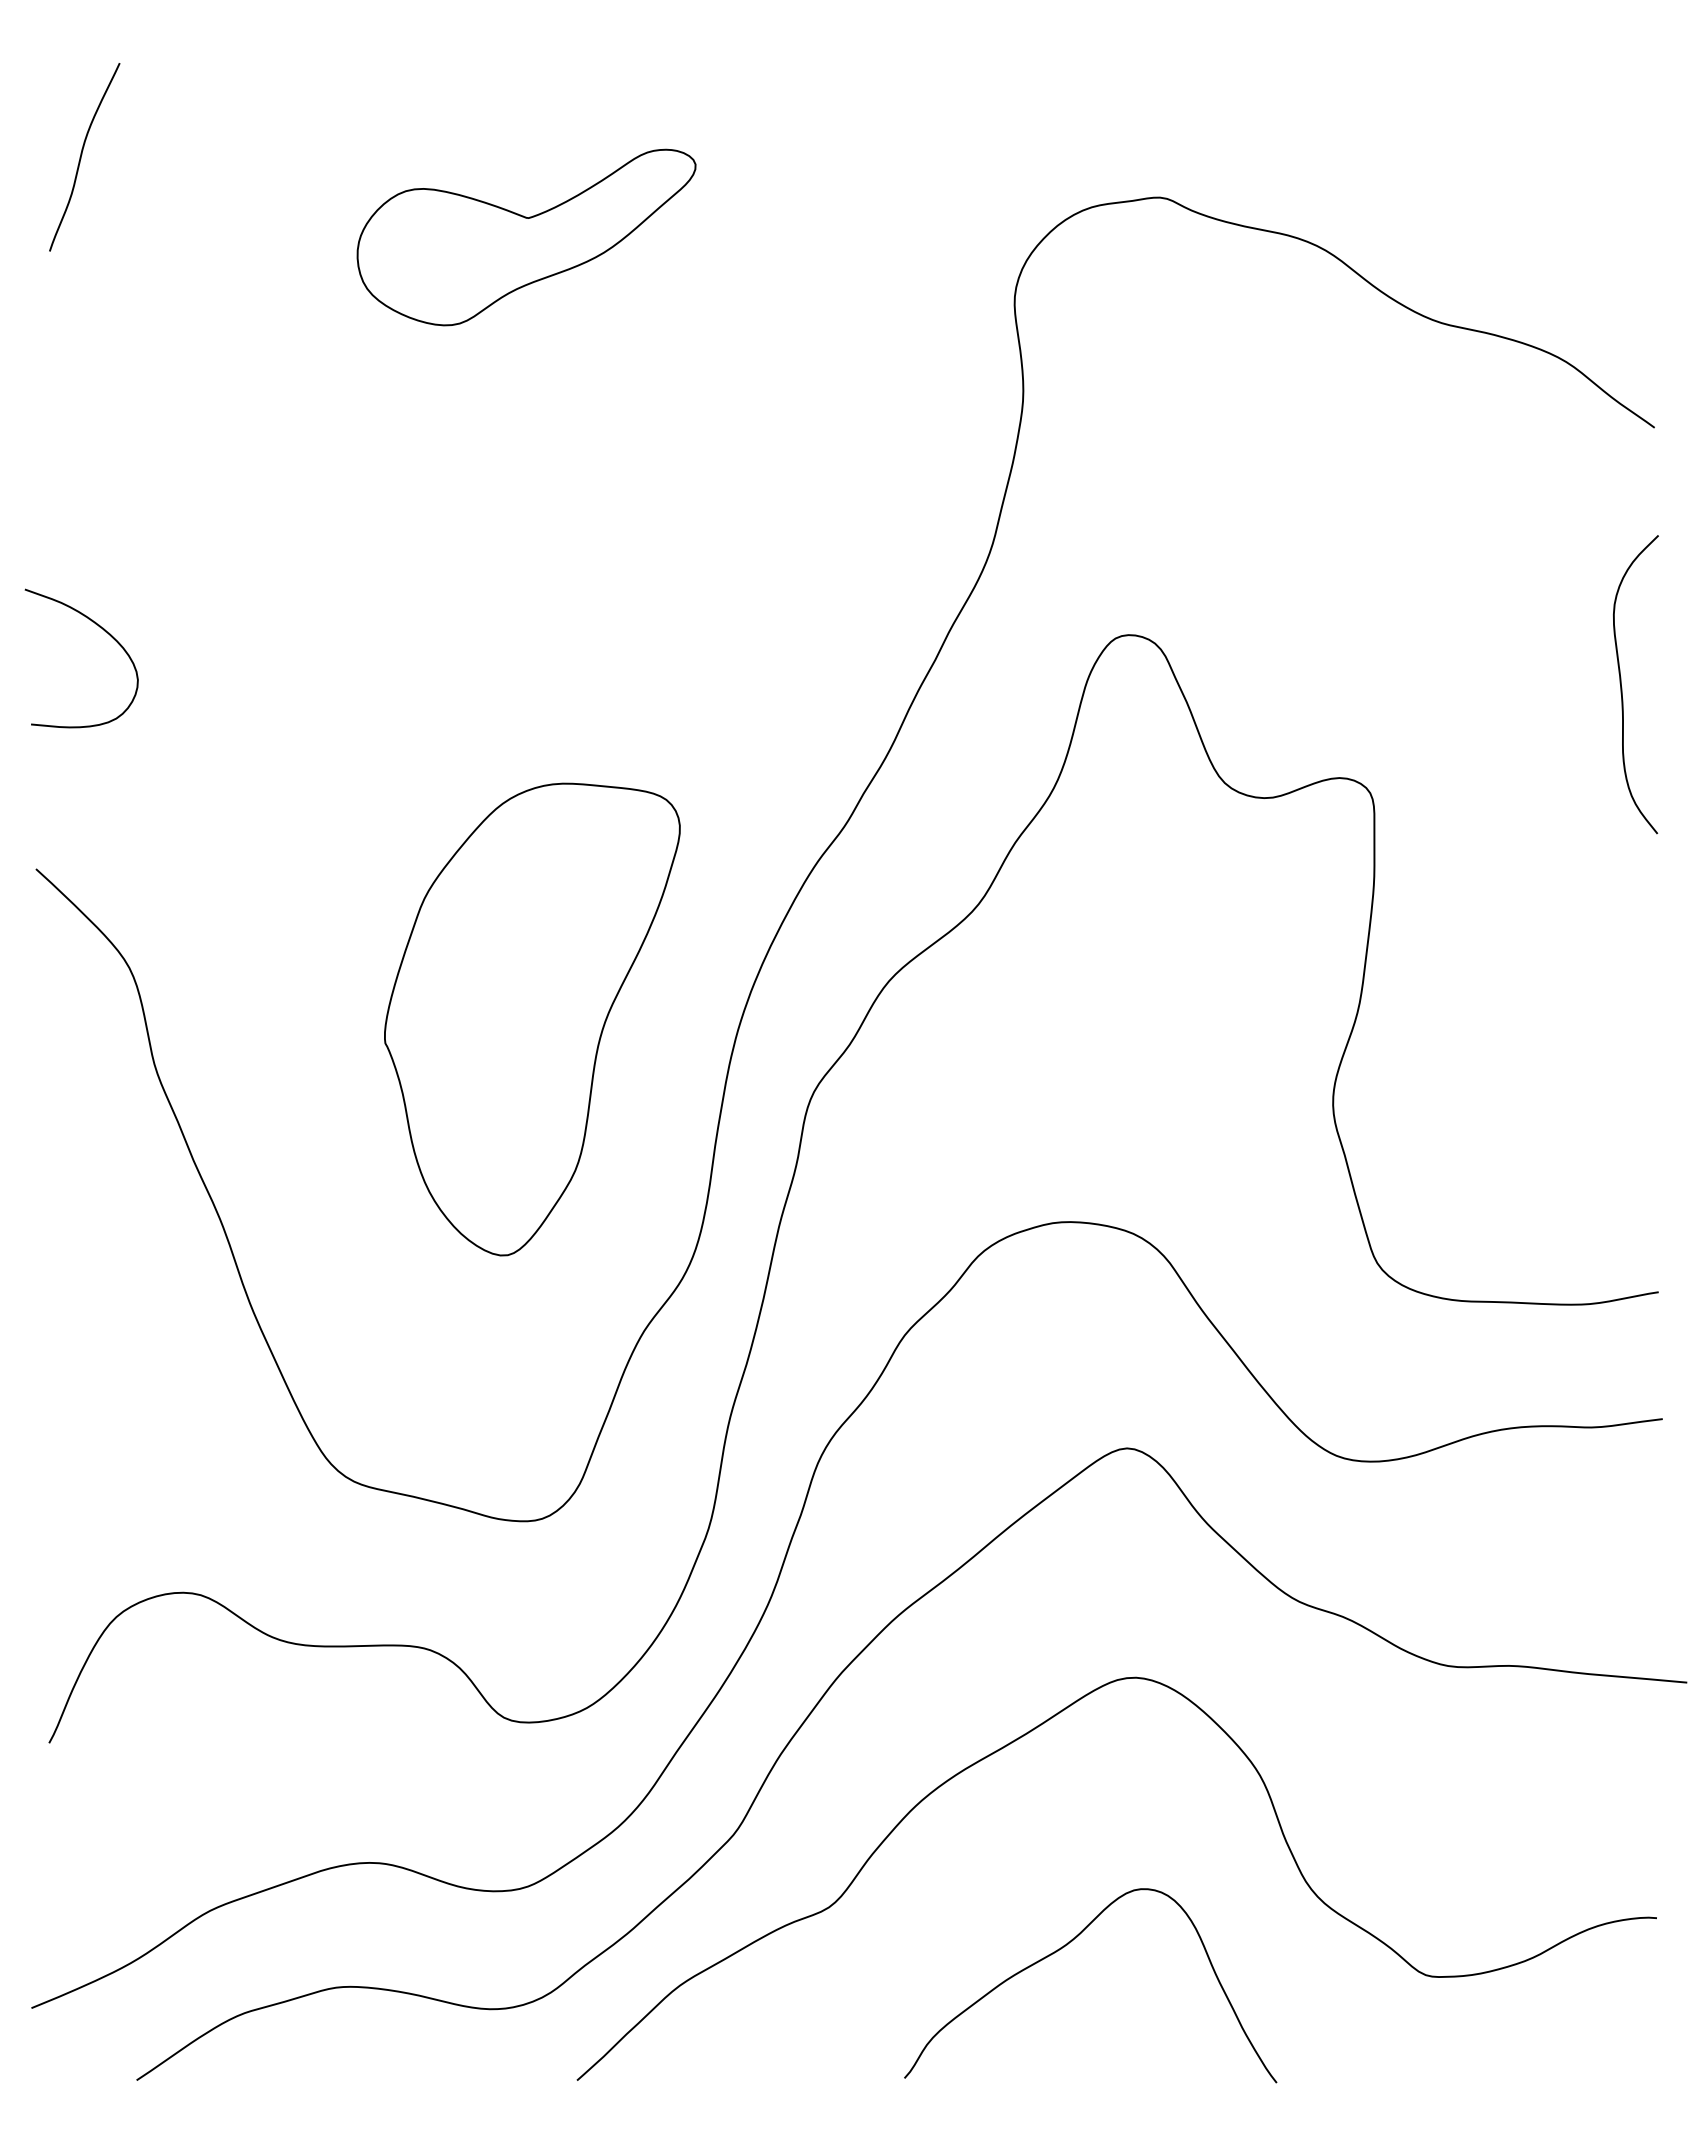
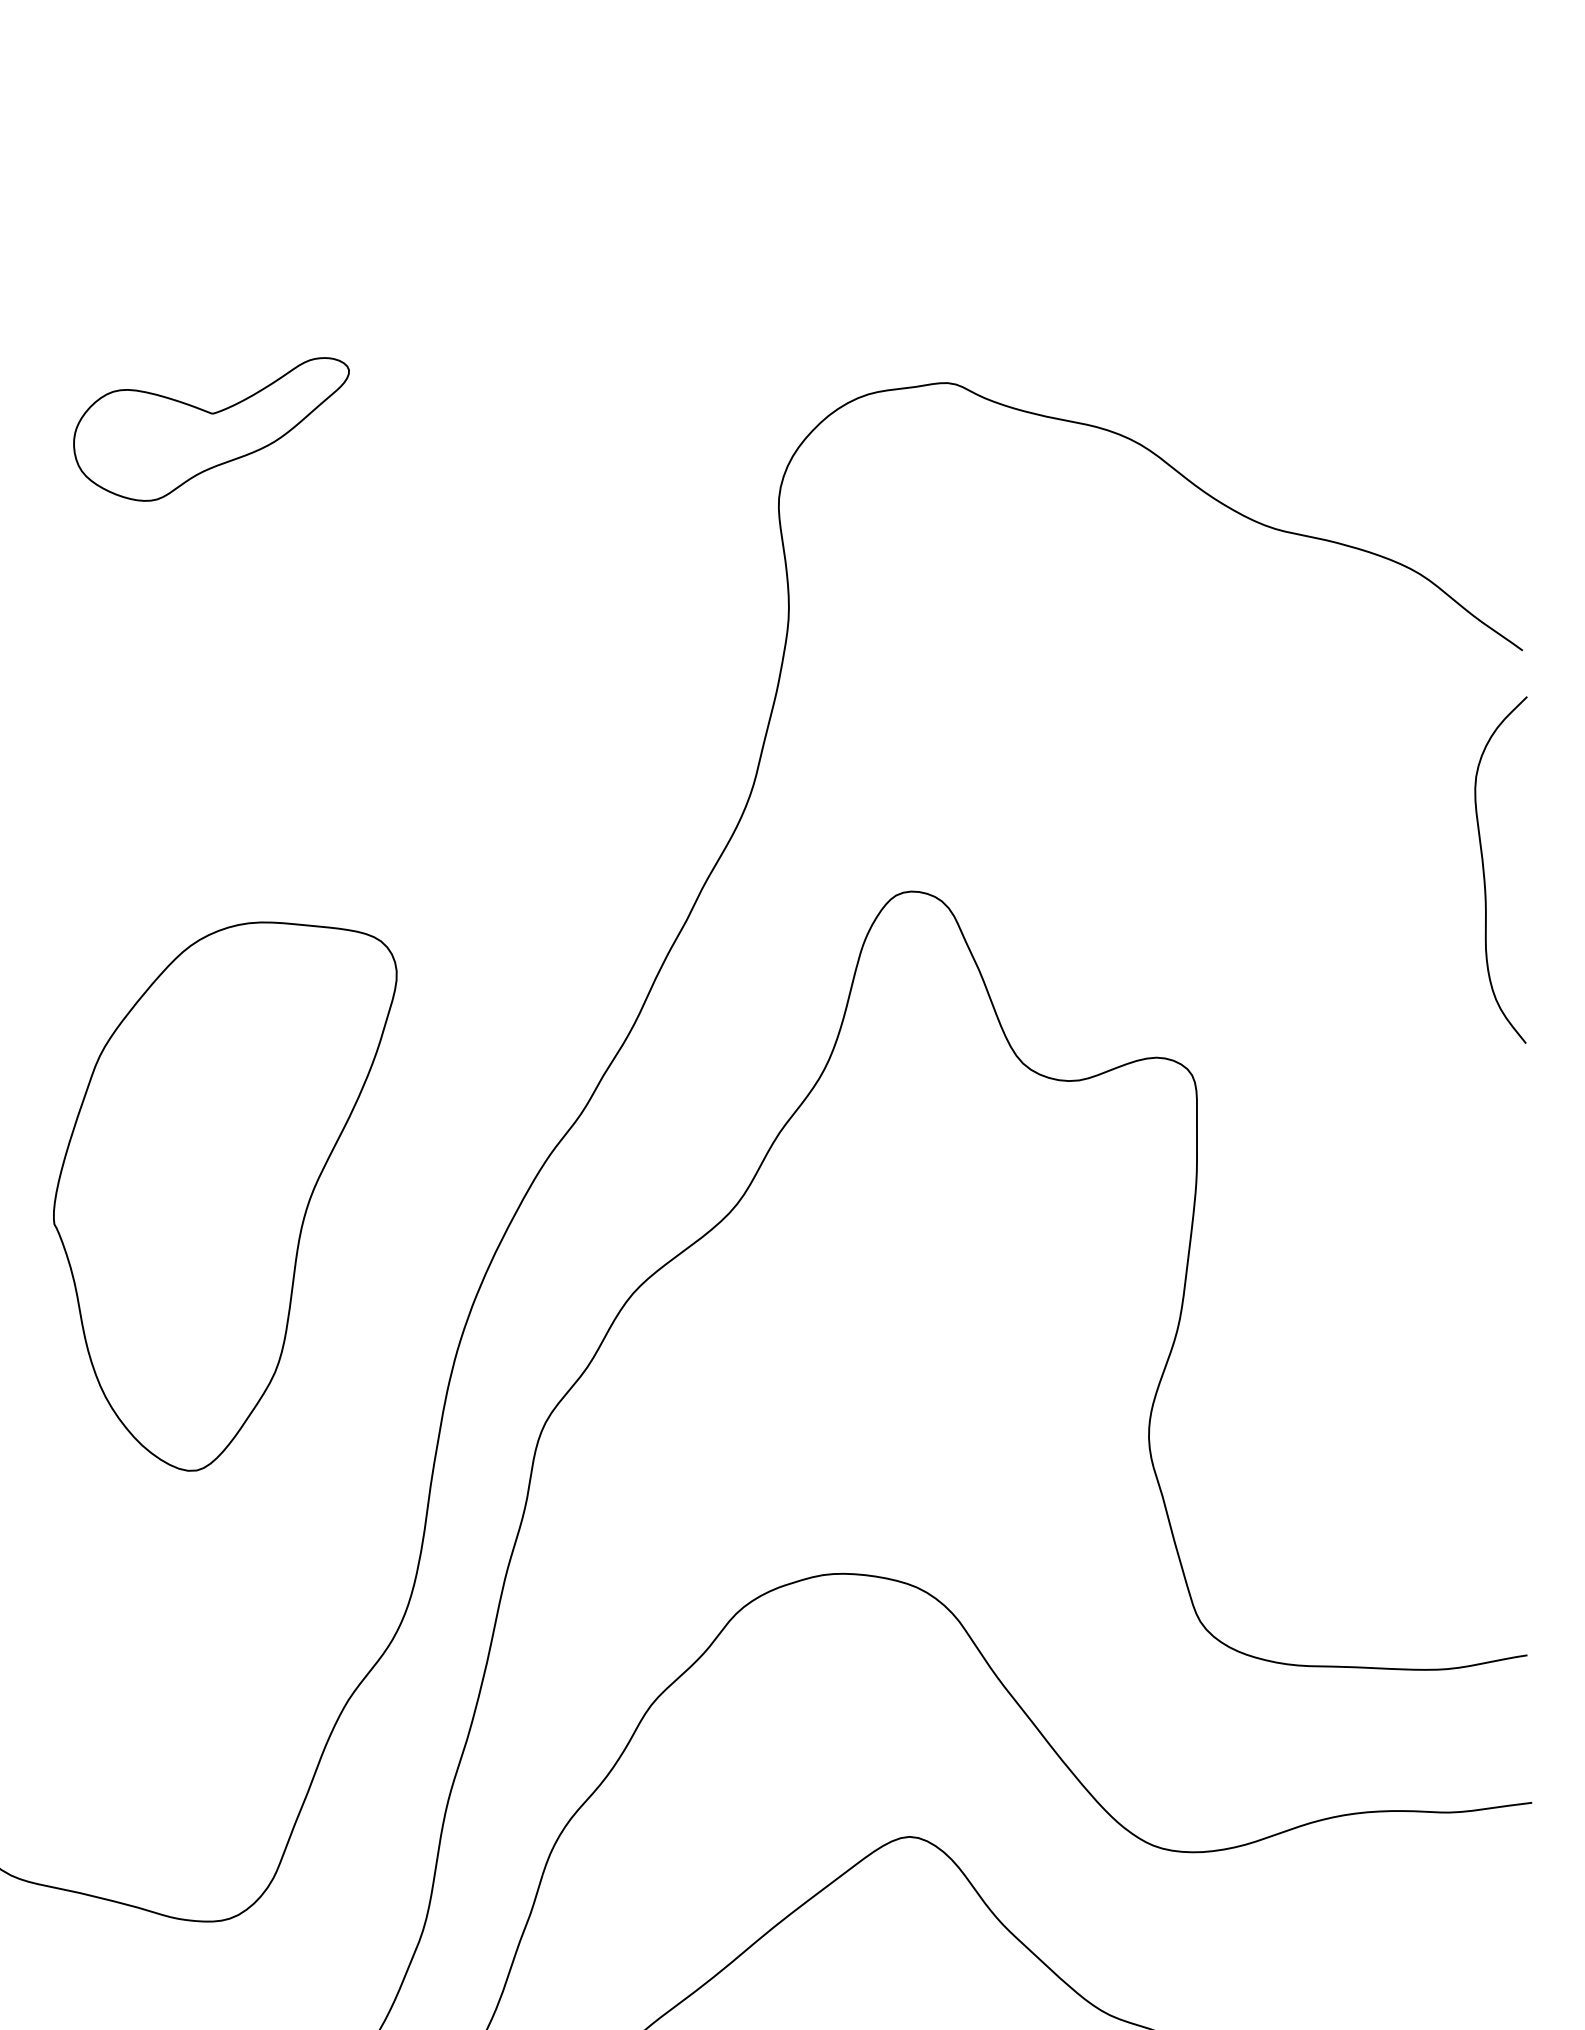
part: (526, 237) -> (211, 429), size x0.7
curve: (1622, 687) -> (1485, 873), moved
part: (532, 1019) -> (225, 1196), moved

